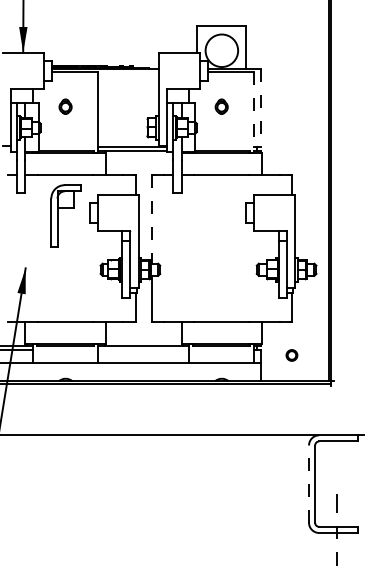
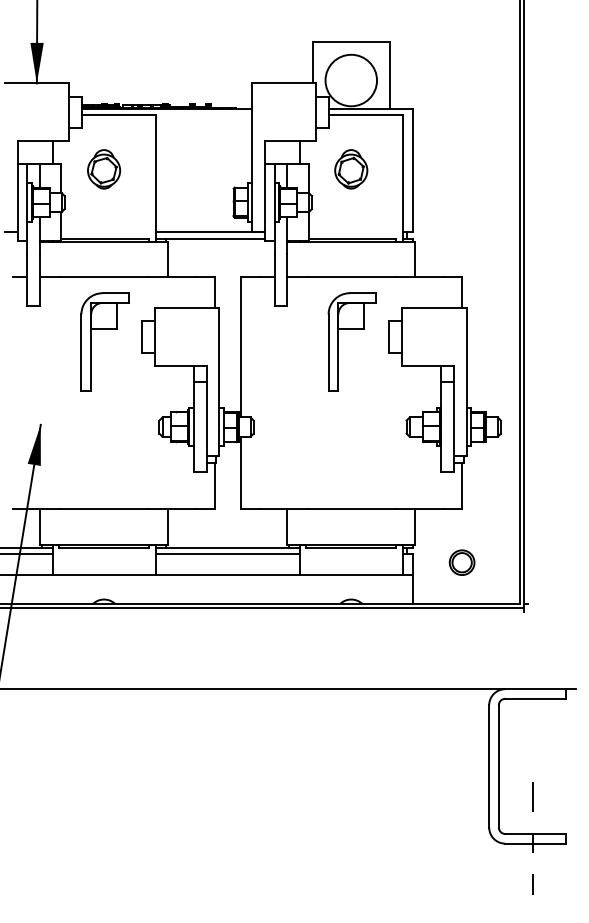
part: (65, 106) -> (103, 168), size x1.67
part: (221, 106) -> (350, 168), size x1.67
line: (260, 108) -> (412, 171), dashed -> solid
line: (254, 112) -> (402, 178), dashed -> solid
part: (221, 208) -> (350, 330), added
line: (151, 219) -> (239, 347), dashed -> solid
line: (143, 349) -> (227, 553), added
part: (291, 355) -> (461, 562), size x1.43
line: (309, 484) -> (489, 766), dashed -> solid

